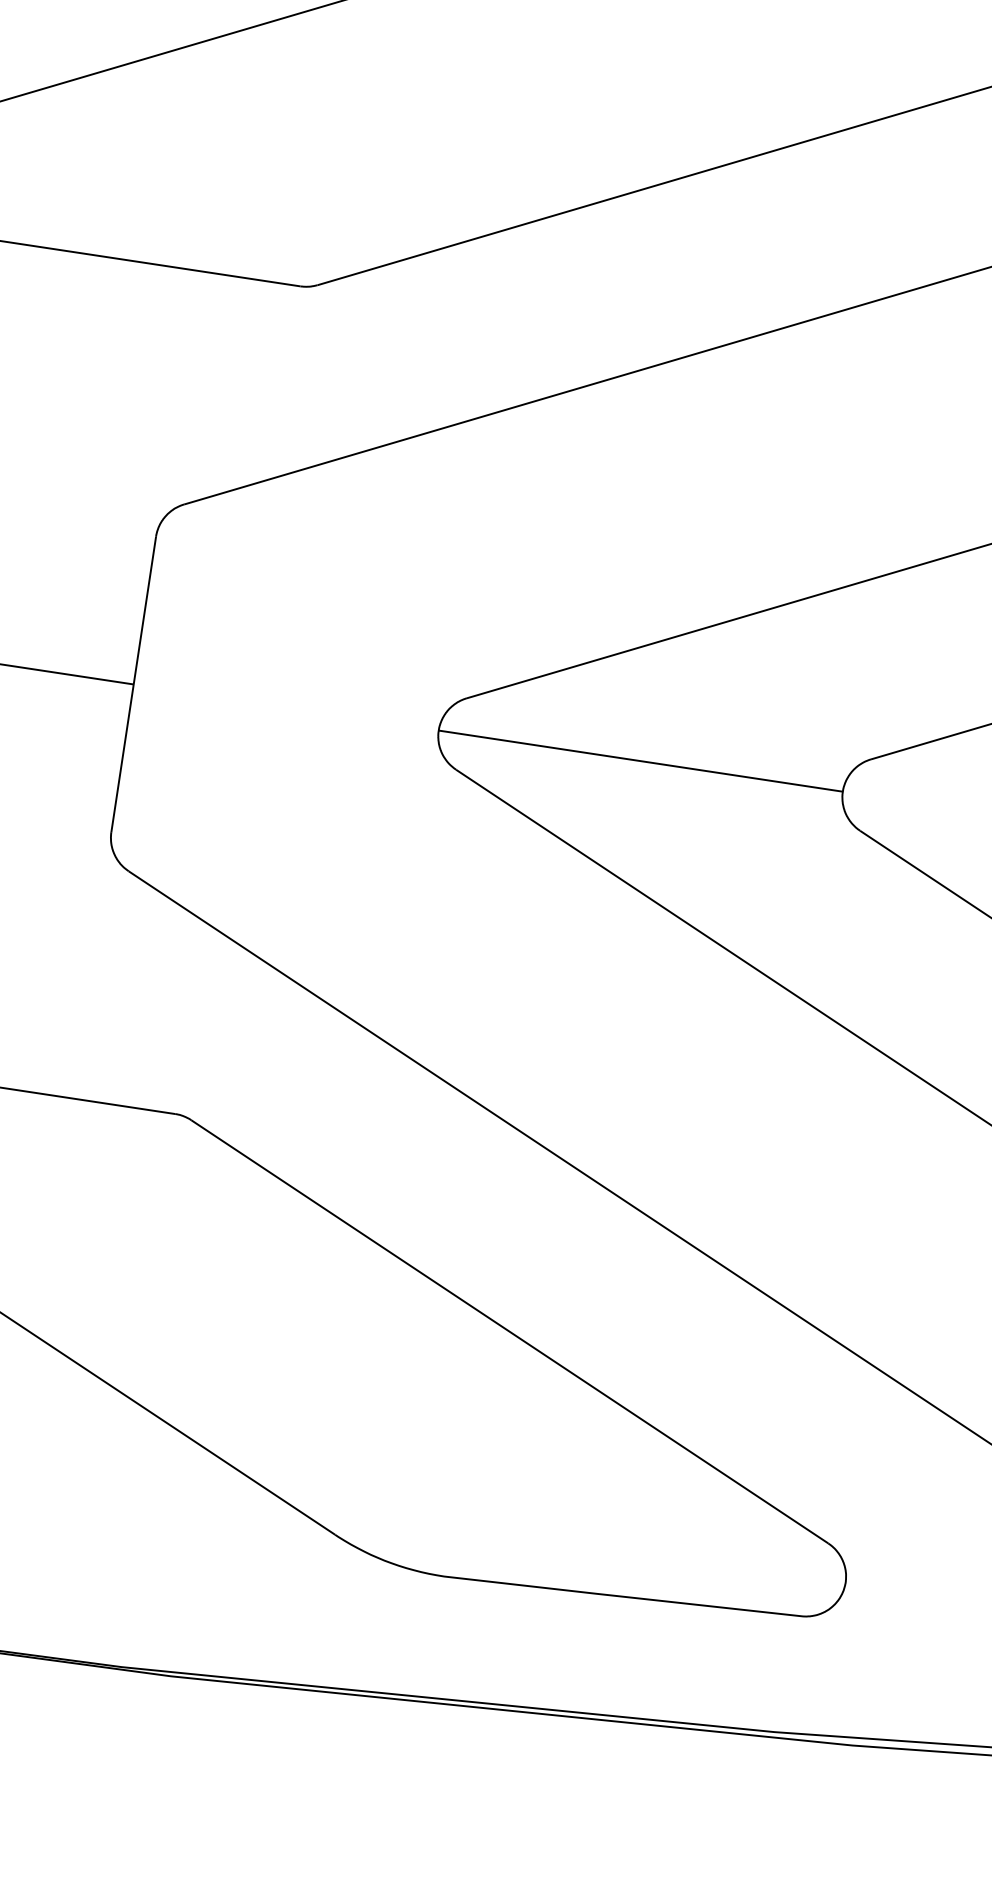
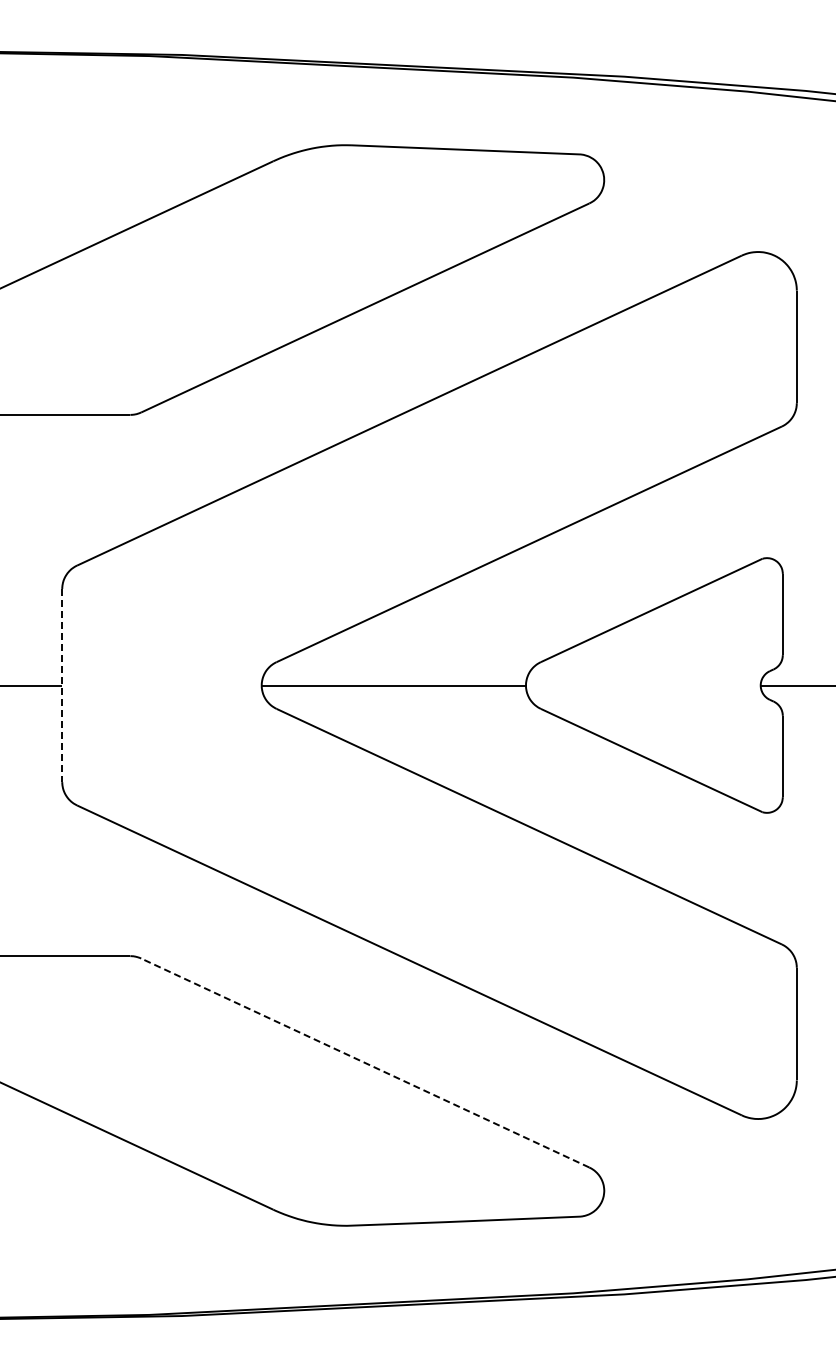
line: (134, 684) -> (62, 685), solid -> dashed
line: (508, 1330) -> (364, 1062), solid -> dashed

